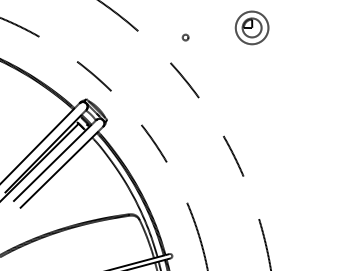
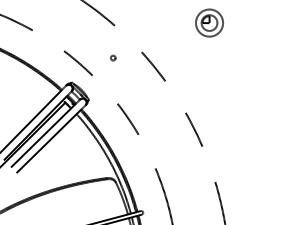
part: (185, 36) -> (113, 57), moved

